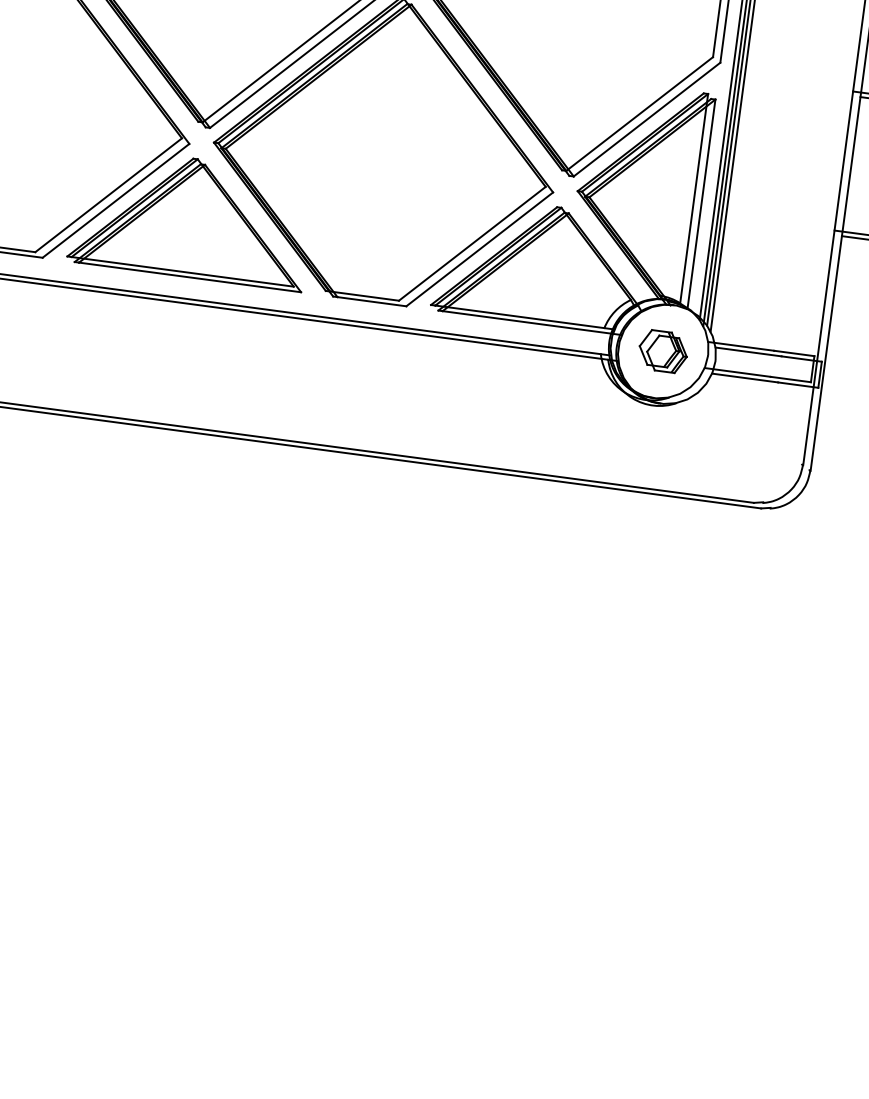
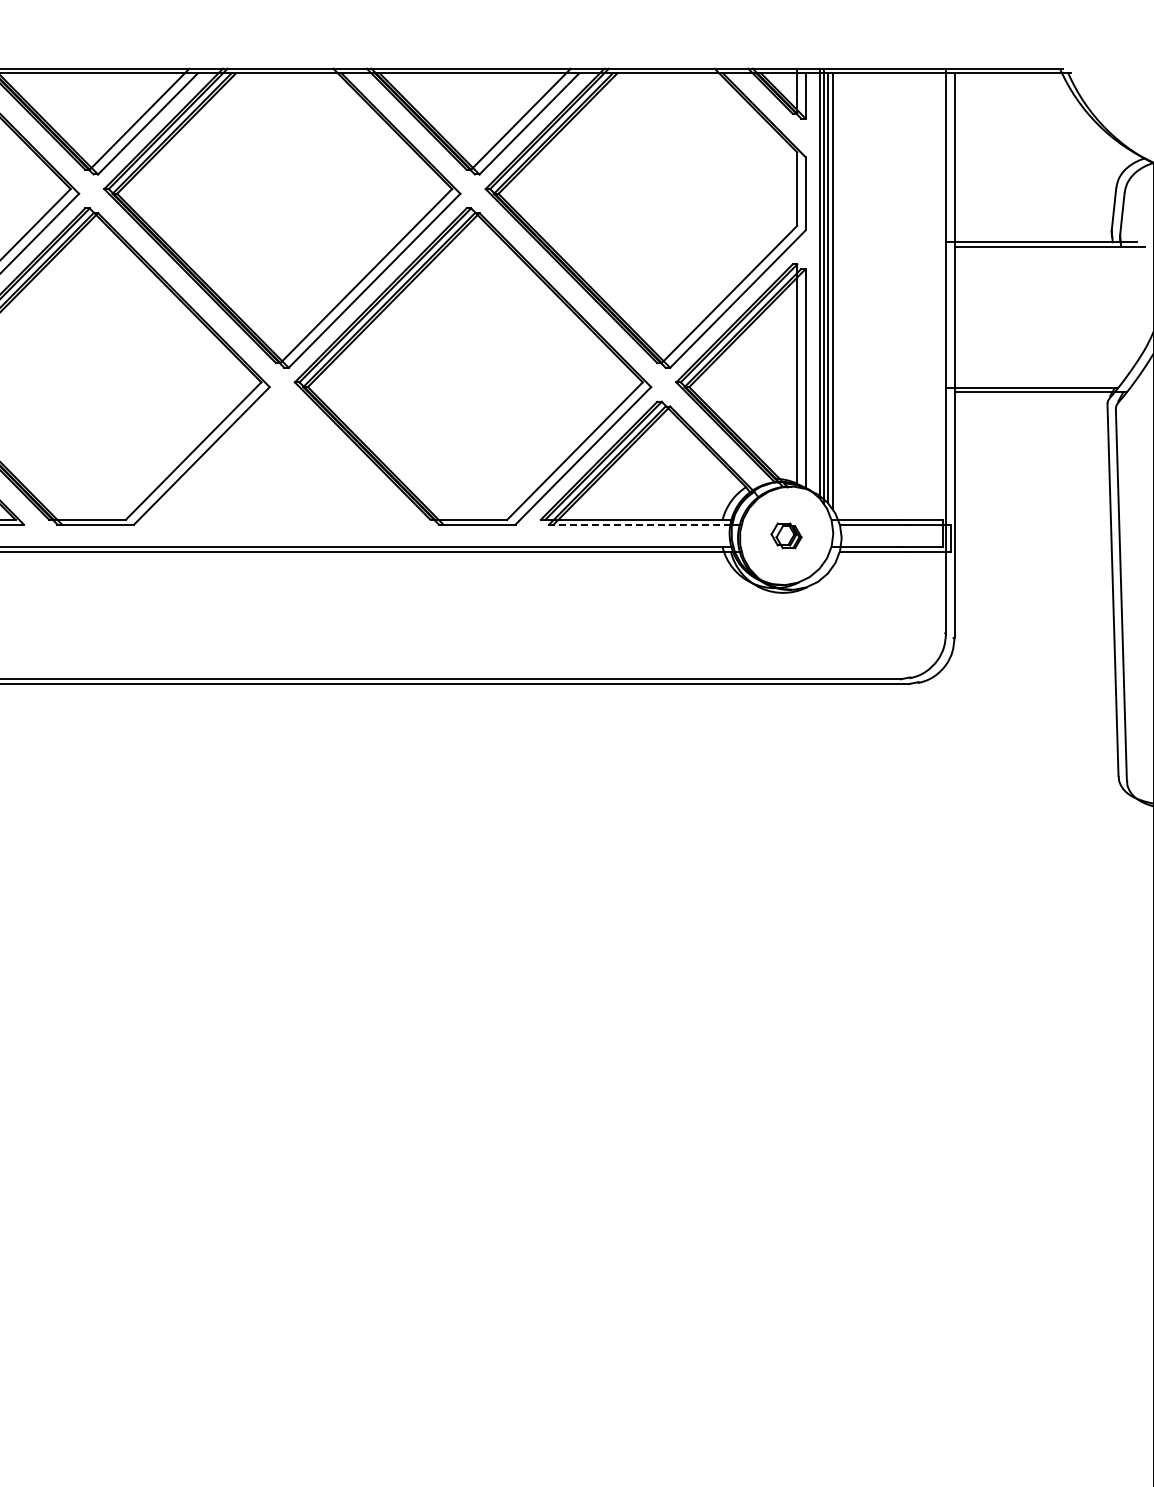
part: (191, 217) -> (282, 462), removed
line: (527, 322) -> (642, 524), solid -> dashed
part: (663, 351) -> (786, 535), size x0.6

